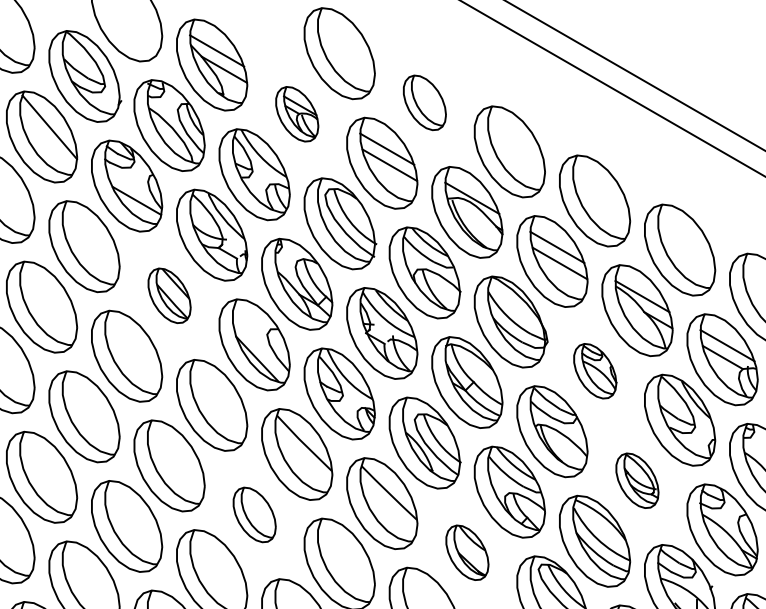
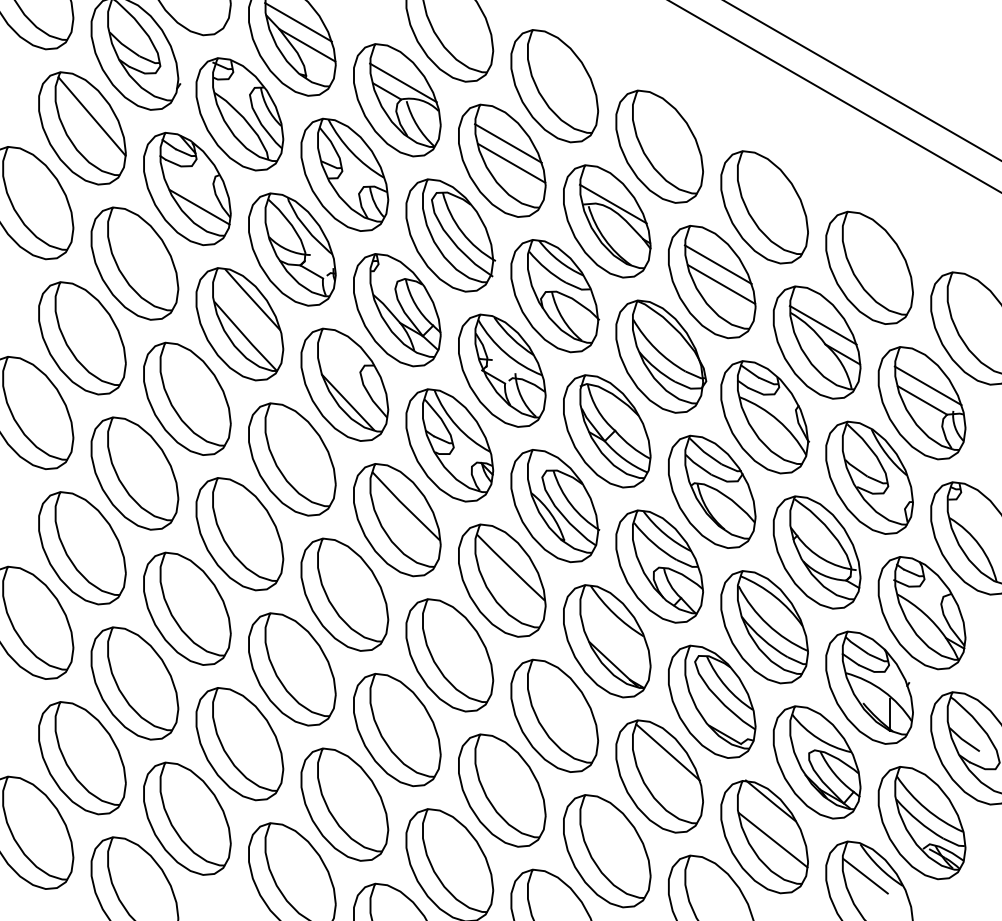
part: (424, 103) -> (554, 86), size x1.67
part: (297, 114) -> (397, 100), size x1.67
part: (169, 295) -> (239, 324), size x1.67
part: (595, 371) -> (765, 417), size x1.67
part: (637, 480) -> (816, 552), size x1.67
part: (254, 514) -> (344, 594), size x1.67
part: (467, 552) -> (607, 641), size x1.67

